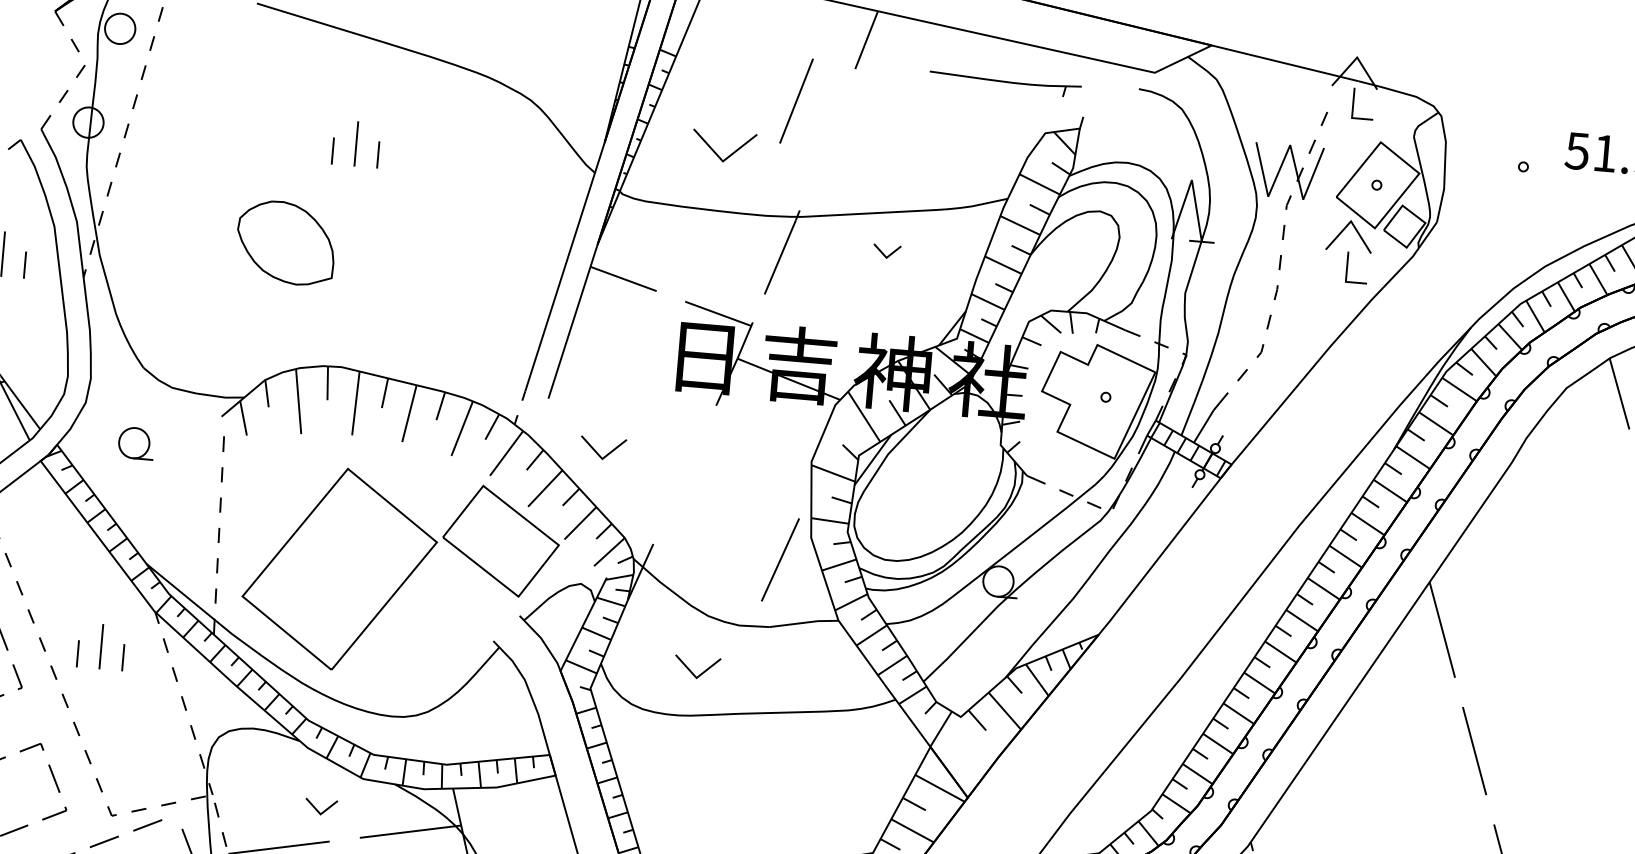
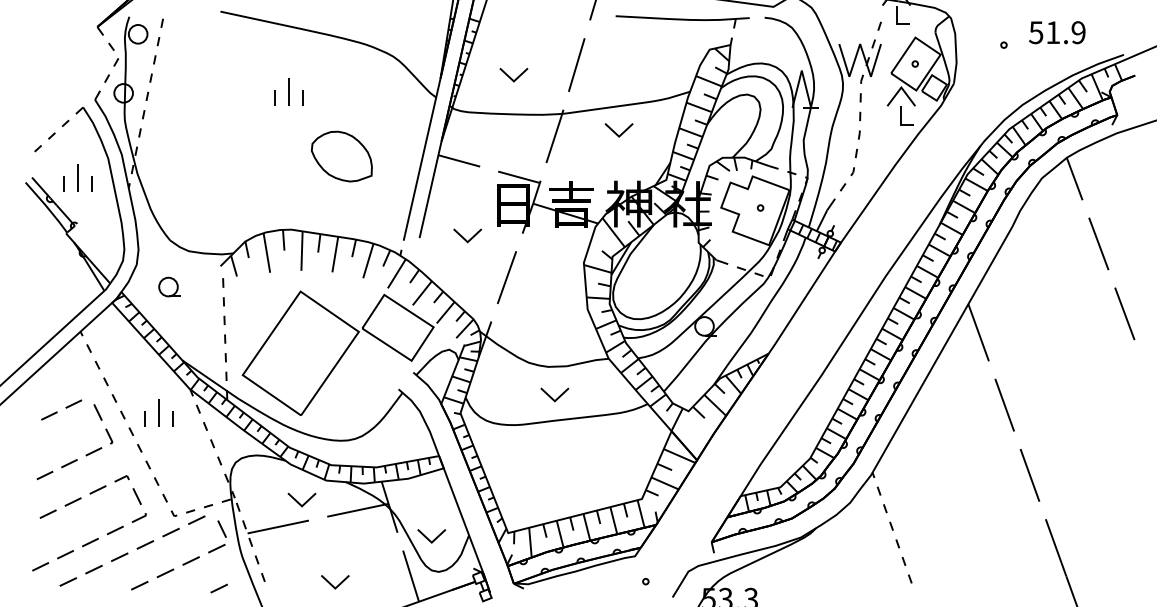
part: (1005, 83) -> (682, 21), size x1.43
line: (796, 100) -> (576, 64), moved
part: (723, 147) -> (513, 75), size x0.71
part: (285, 242) -> (341, 156), moved
part: (886, 251) -> (618, 130), size x1.67
part: (602, 448) -> (467, 235), moved
line: (779, 559) -> (506, 277), moved
part: (696, 666) -> (554, 394), moved
part: (320, 806) -> (301, 499), size x1.43

